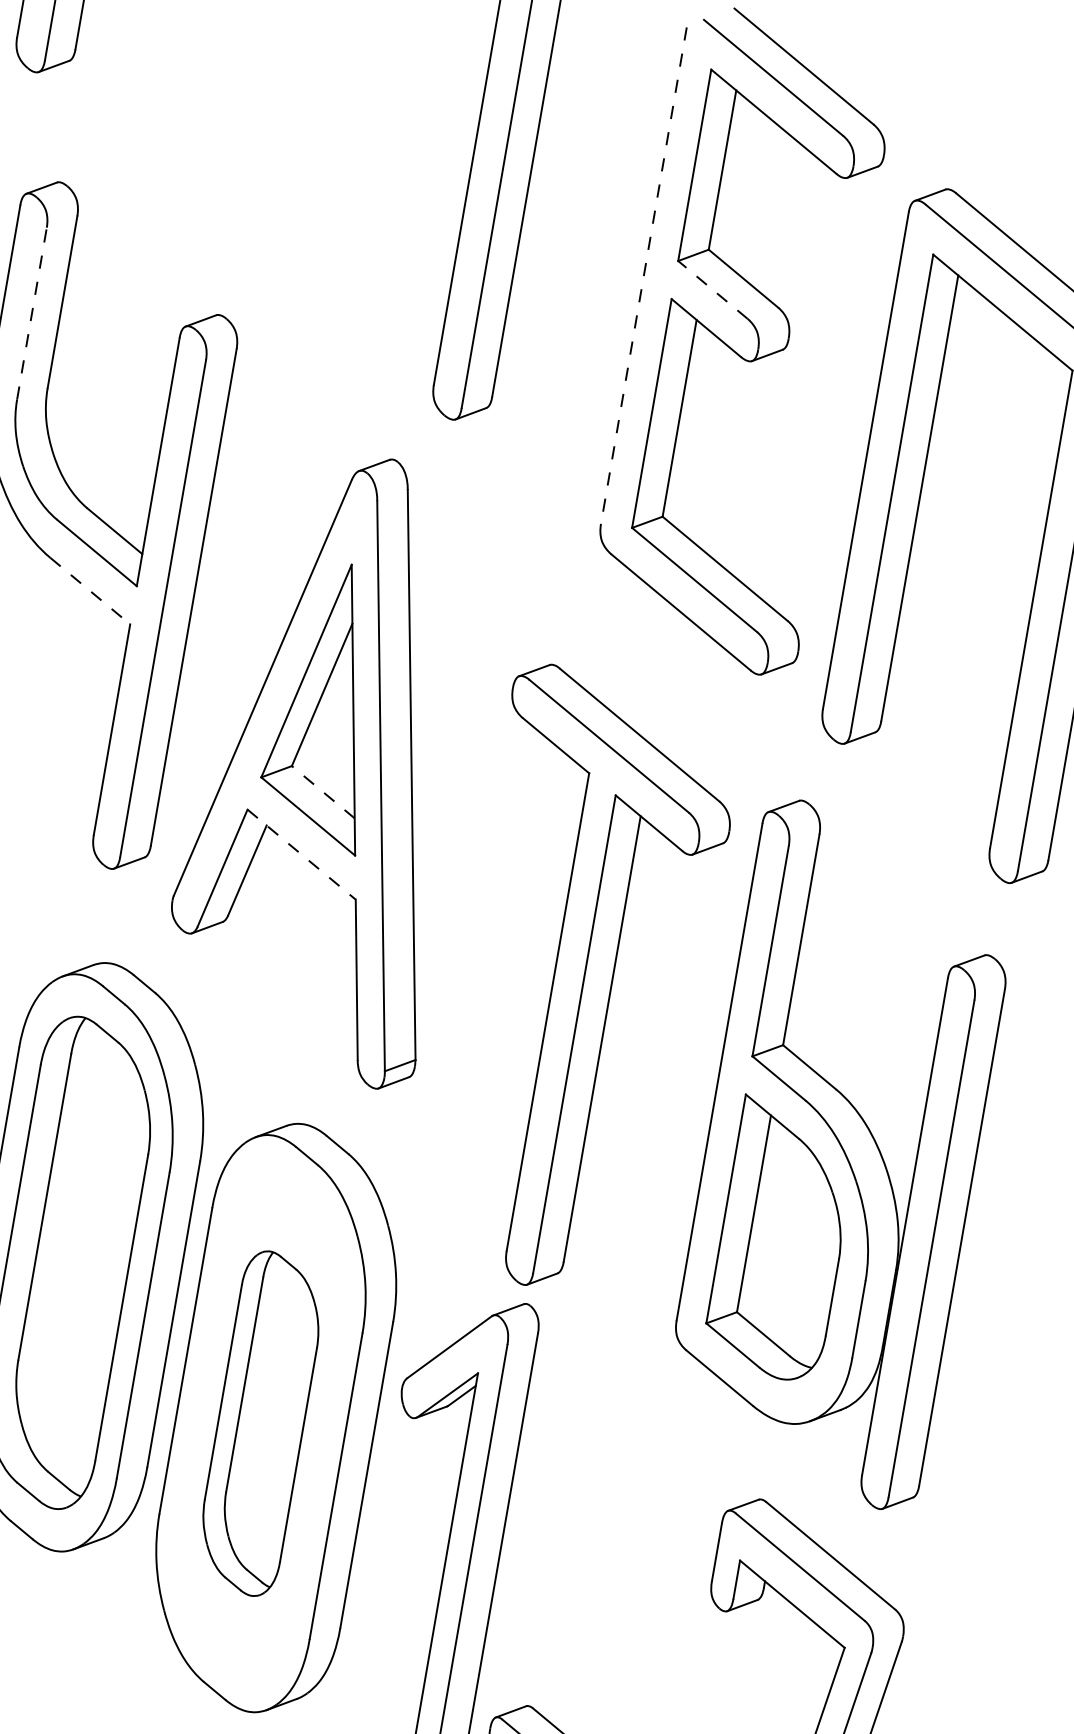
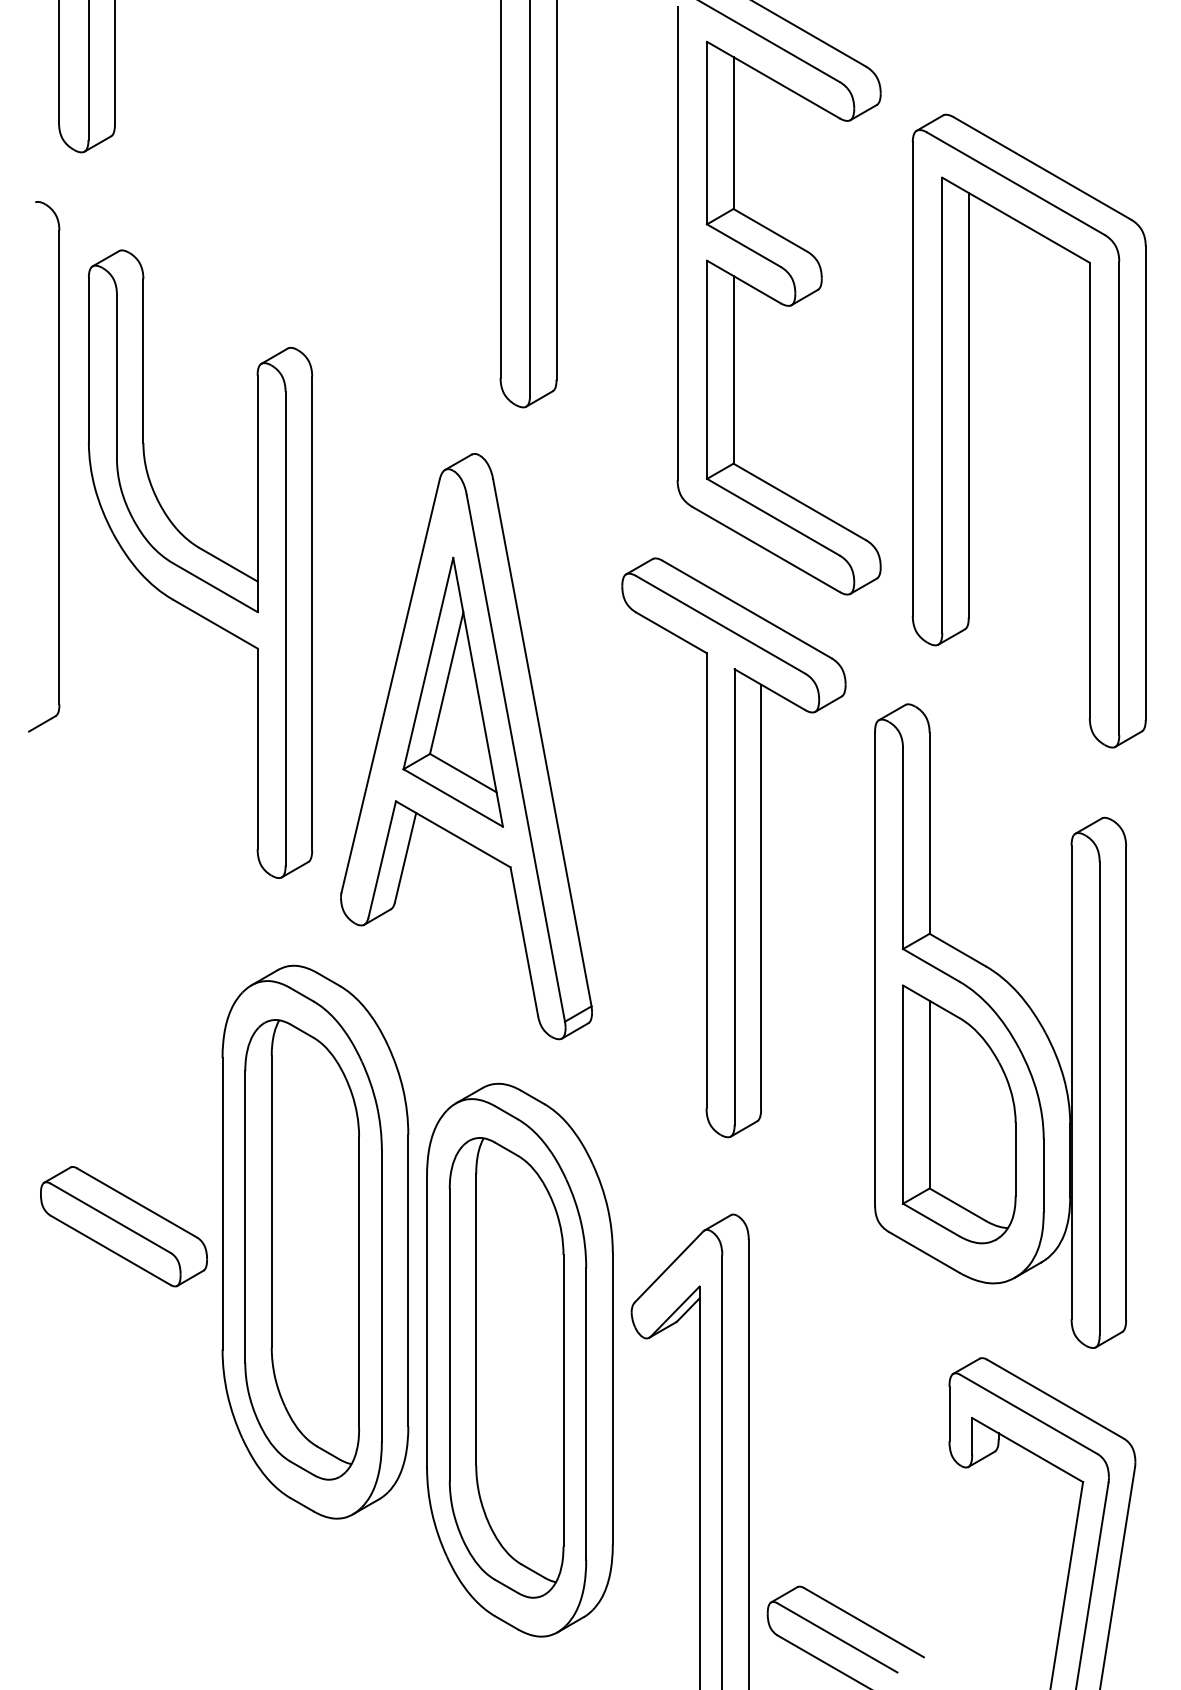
line: (643, 275) -> (677, 243), dashed -> solid
line: (712, 289) -> (743, 245), dashed -> solid
line: (31, 313) -> (116, 376), dashed -> solid
line: (90, 591) -> (215, 624), dashed -> solid
line: (322, 791) -> (462, 772), dashed -> solid
line: (301, 854) -> (453, 834), dashed -> solid
part: (582, 982) -> (733, 847), moved
part: (260, 1423) -> (506, 1367), size x1.43

